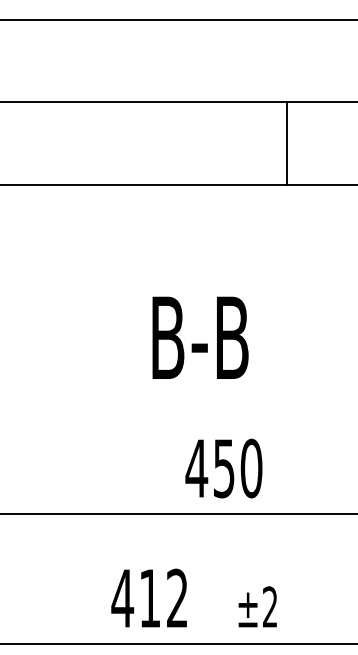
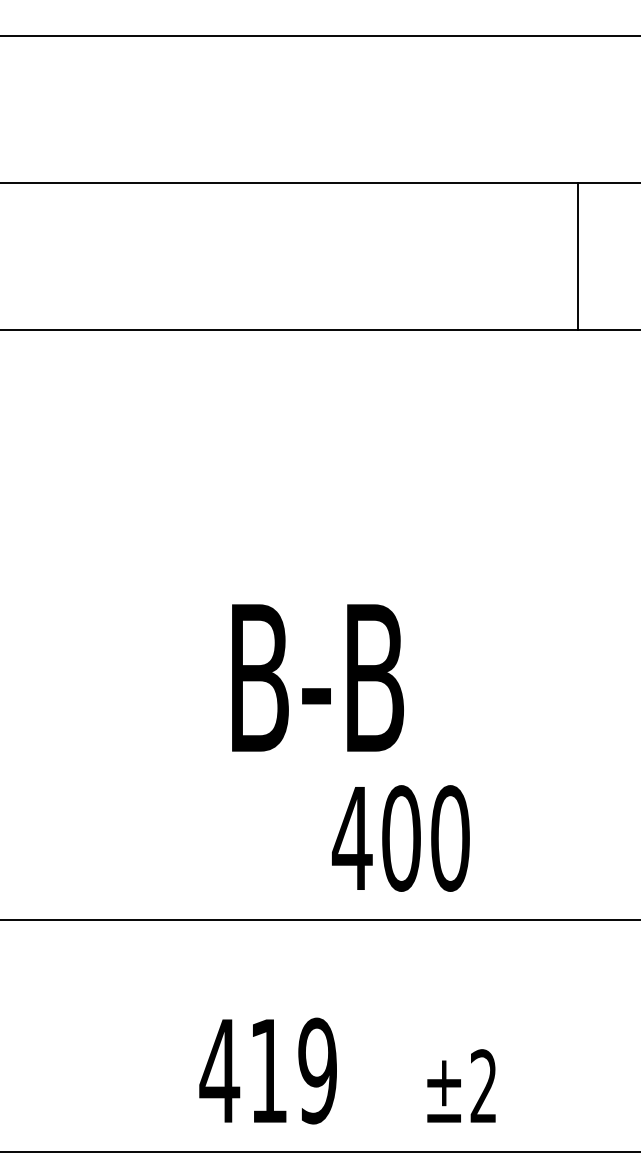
line: (286, 143) -> (577, 256), moved
text: (200, 337) -> (317, 677), moved
text: (224, 468) -> (401, 838), 450 -> 400
text: (177, 598) -> (317, 1071), 412 -> 419

